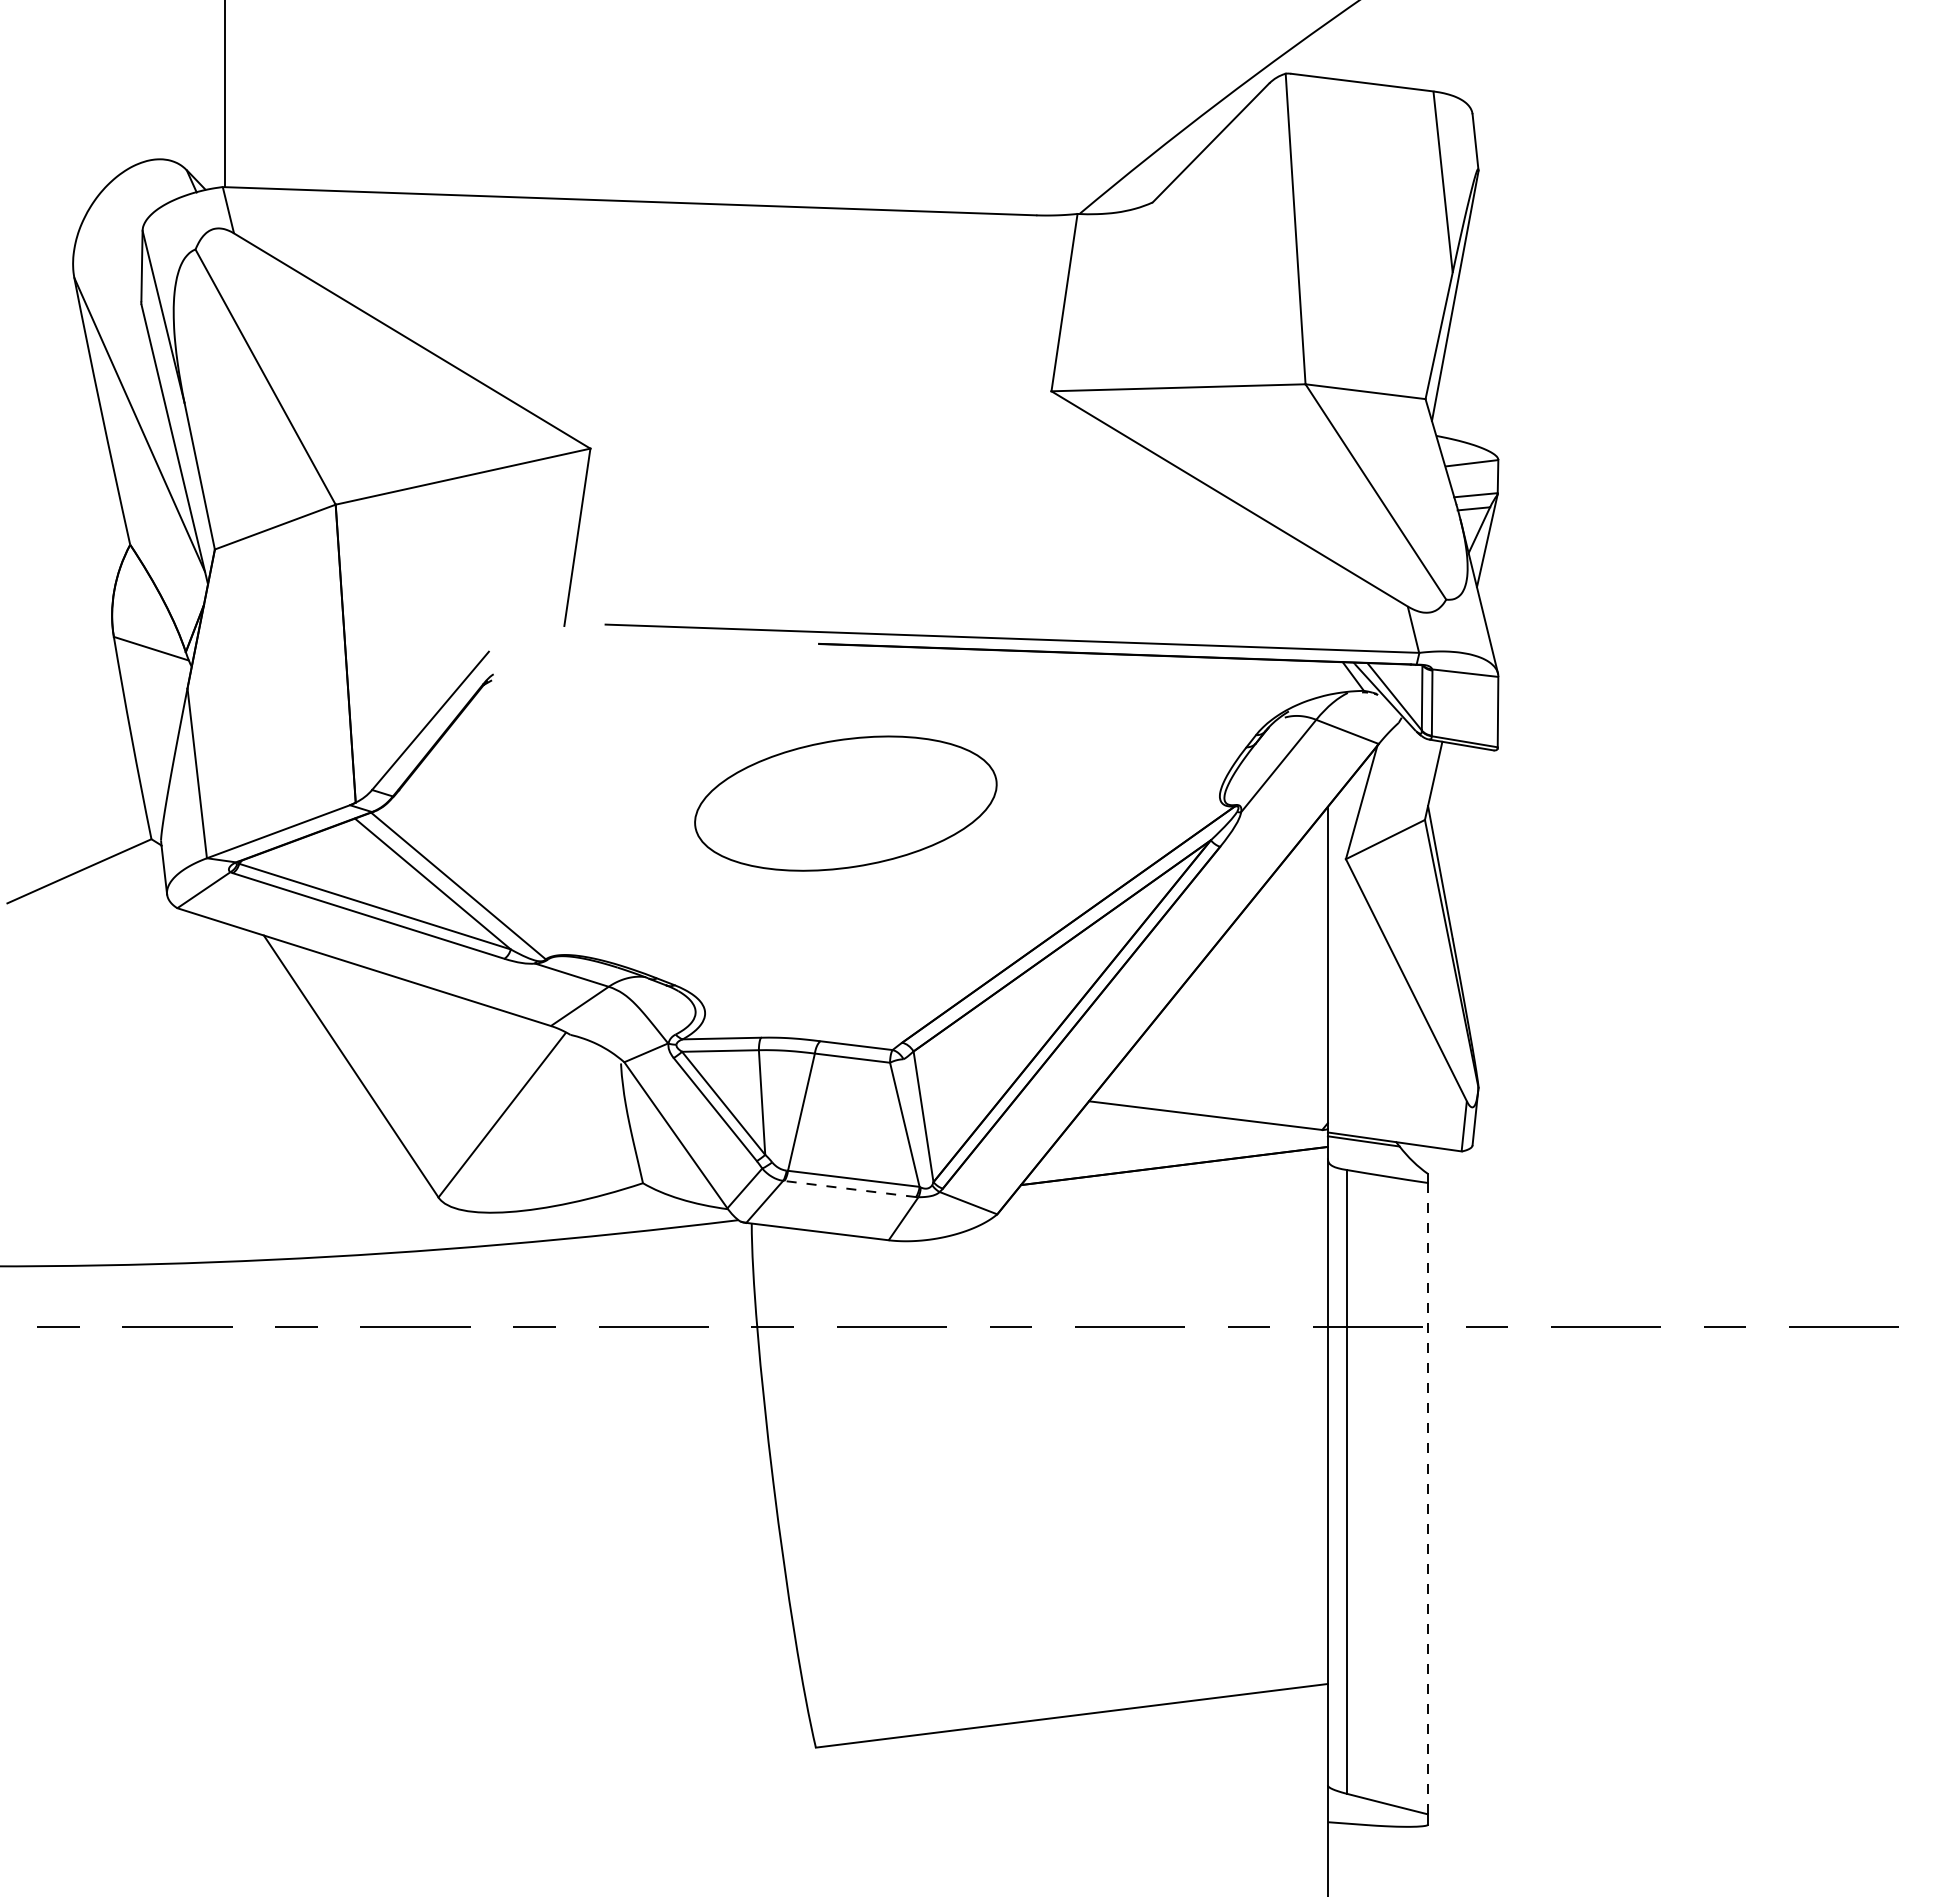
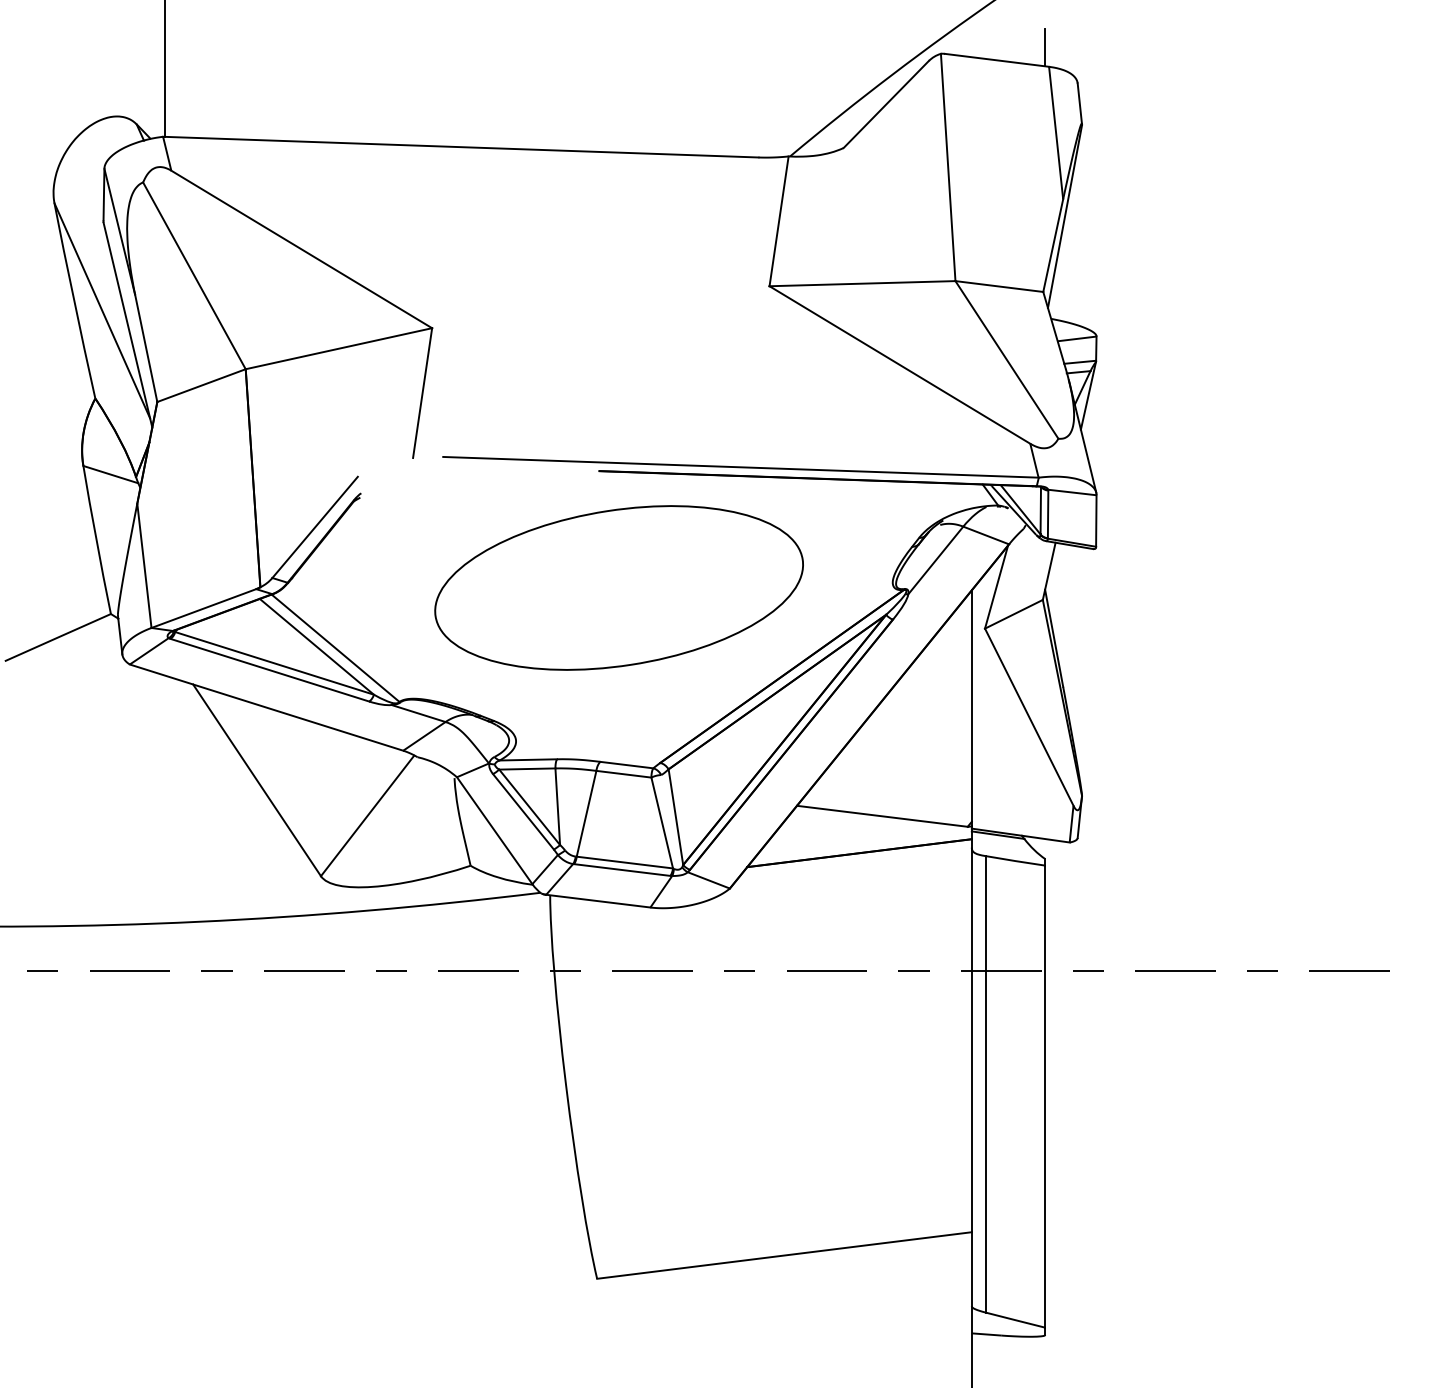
line: (1428, 65) -> (1045, 47), added
part: (845, 802) -> (618, 587), size x1.67
line: (850, 1189) -> (622, 870), dashed -> solid
line: (1428, 1498) -> (1045, 1096), dashed -> solid

